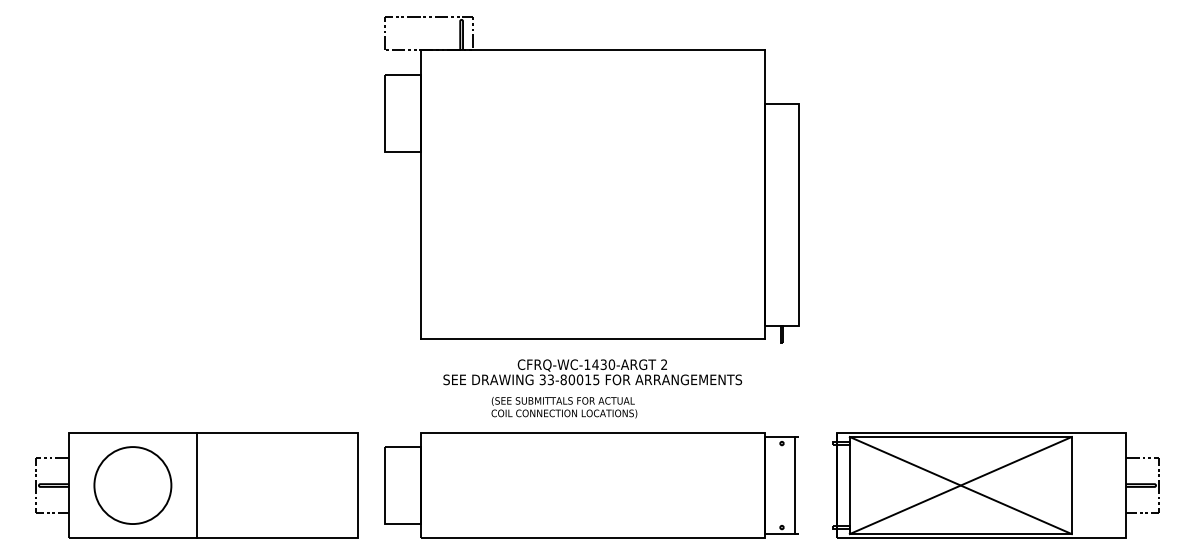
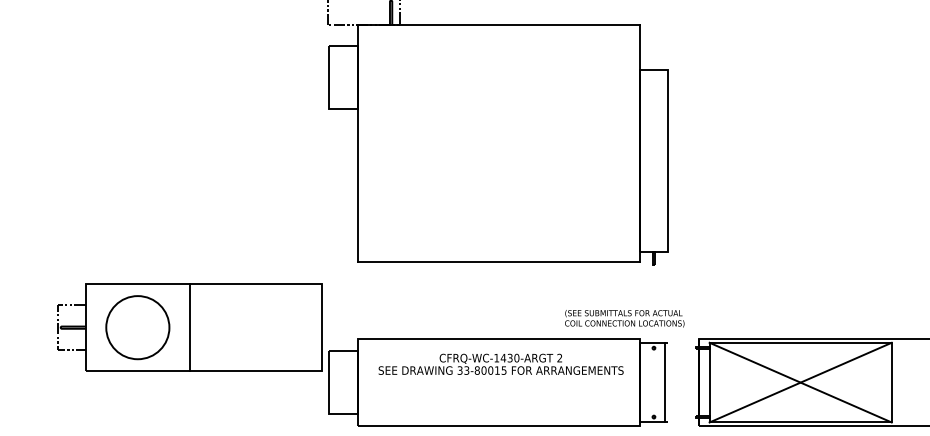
text: (592, 372) -> (500, 364), moved
text: (564, 407) -> (624, 318), moved
part: (196, 485) -> (190, 327), moved

